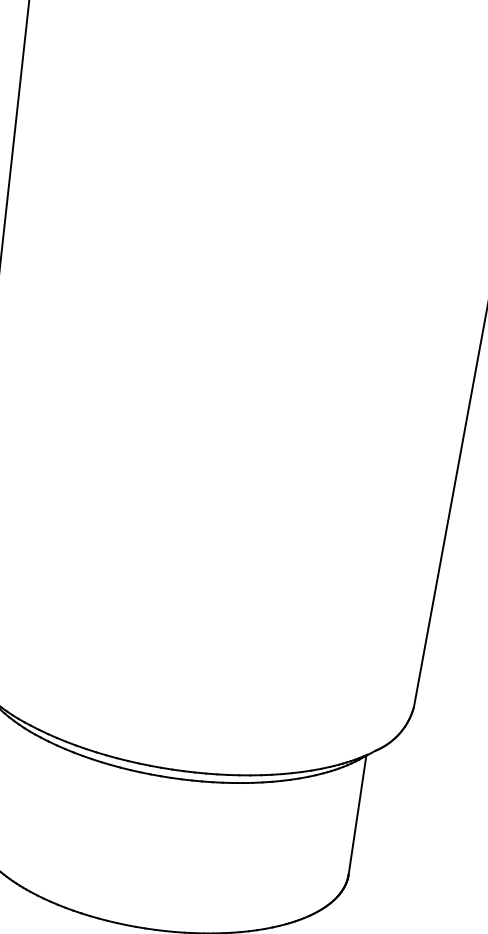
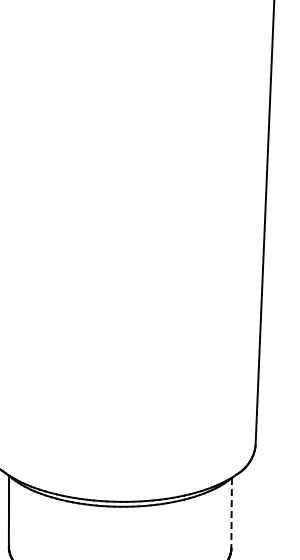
line: (357, 815) -> (231, 513), solid -> dashed

